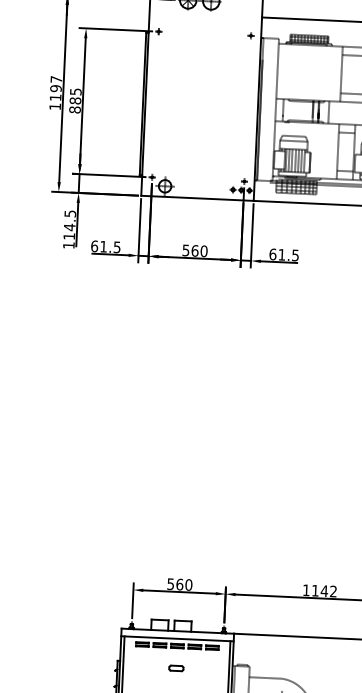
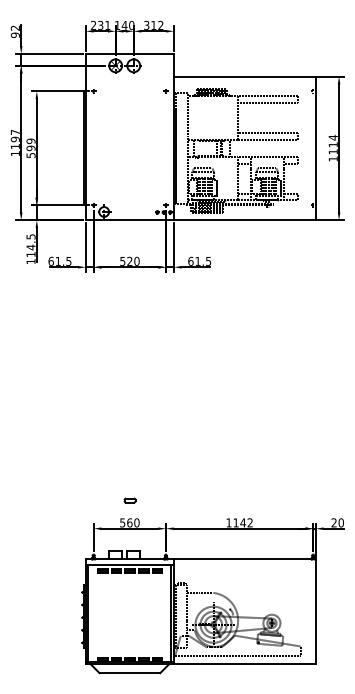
text: (74, 101) -> (30, 148), 885 -> 599
text: (194, 249) -> (129, 260), 560 -> 520
part: (175, 668) -> (129, 500), moved

